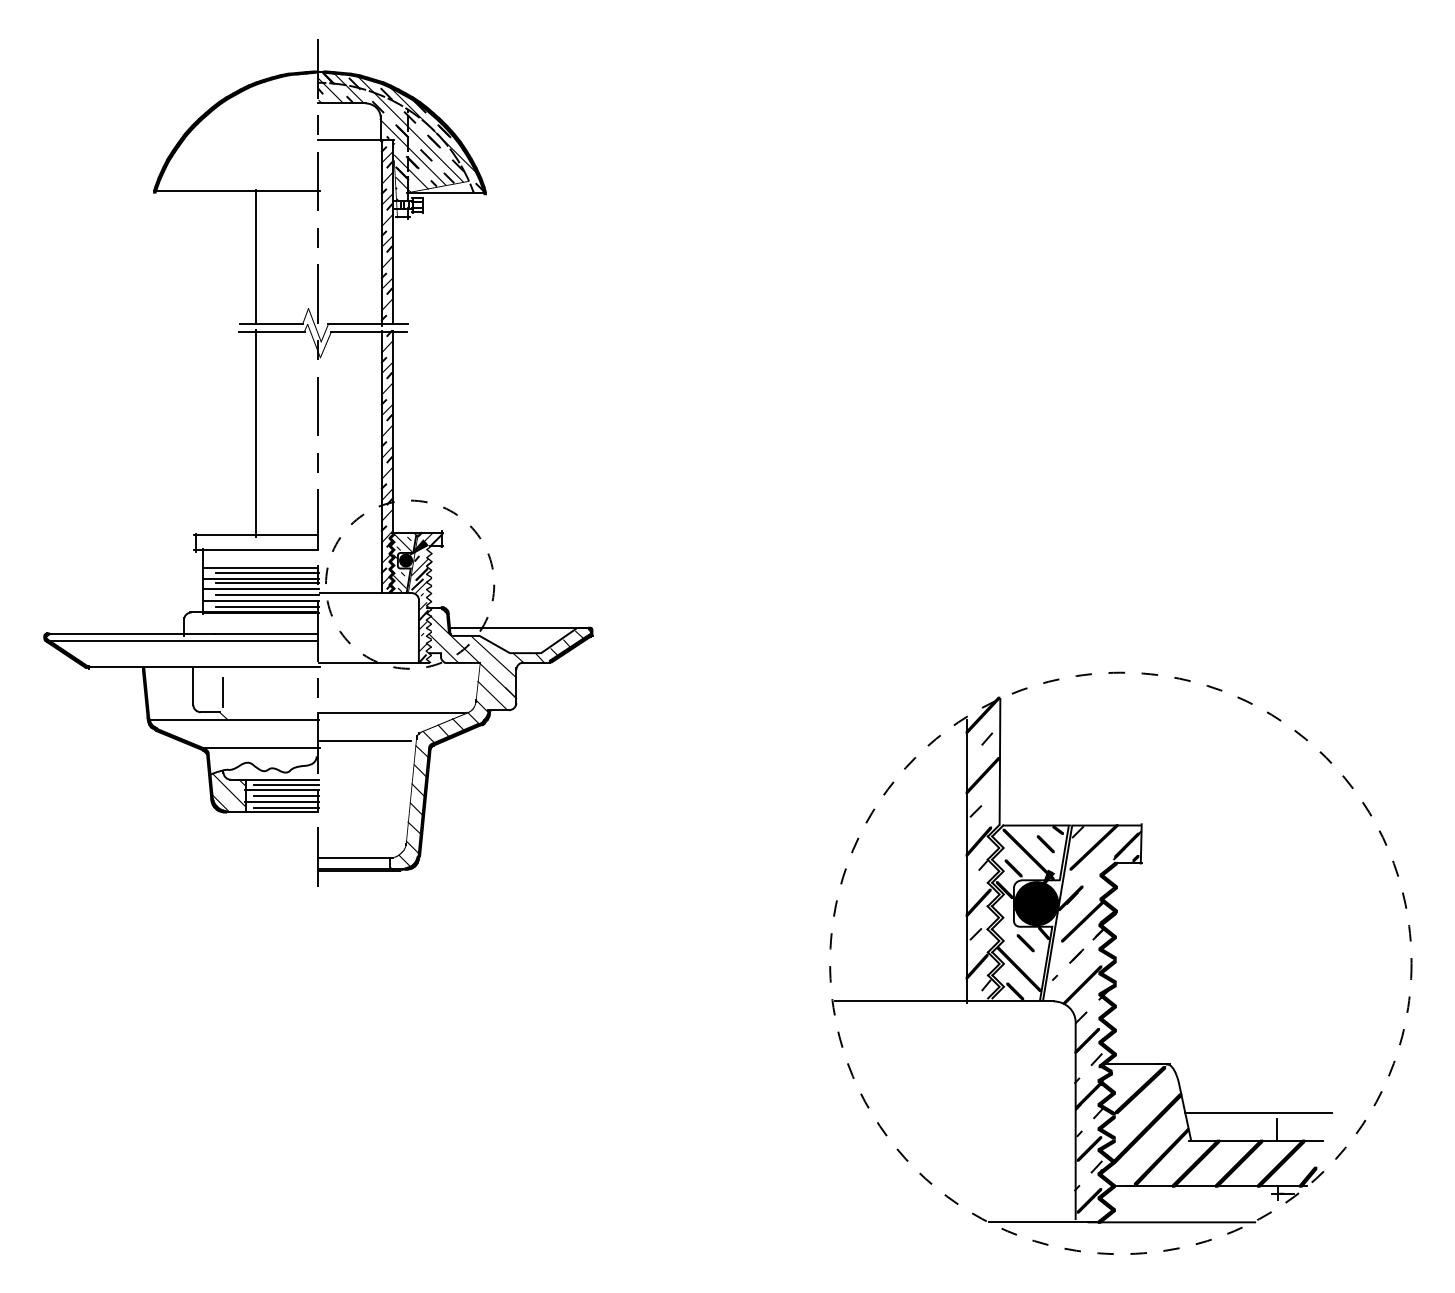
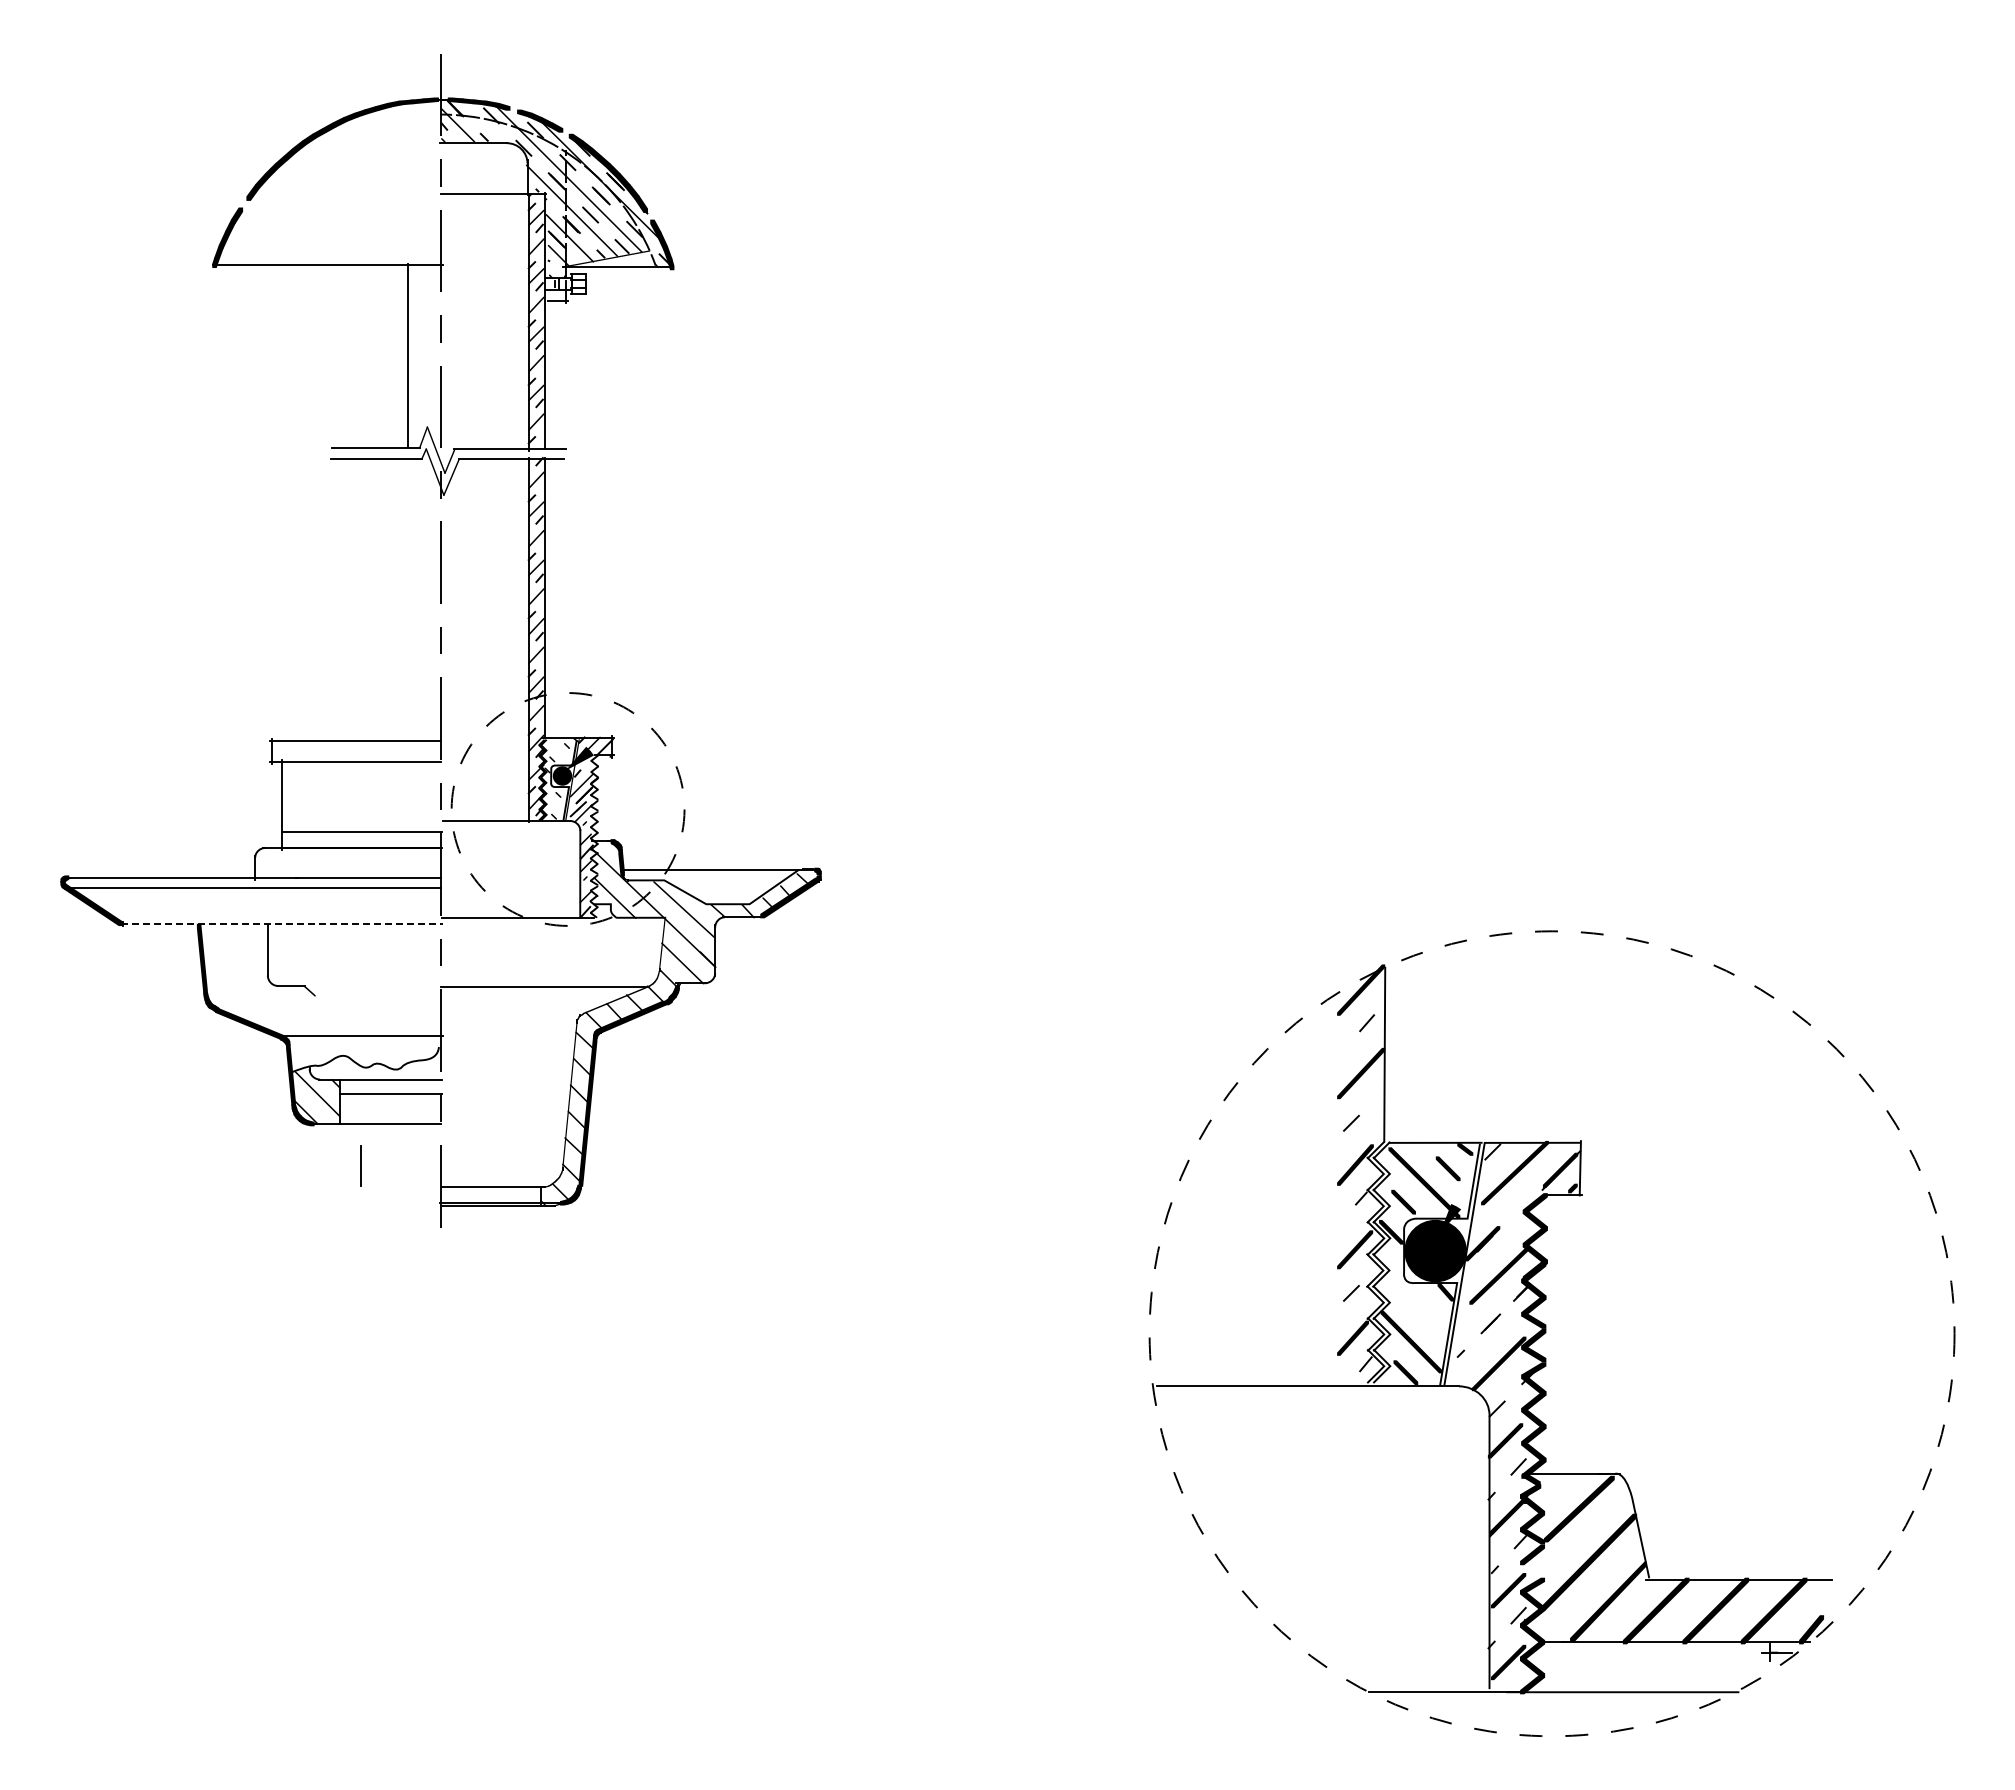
fill: (370, 79) -> (513, 109), removed
fill: (348, 87) -> (482, 121), removed
fill: (408, 96) -> (565, 133), removed
fill: (176, 147) -> (244, 203), removed
fill: (468, 156) -> (648, 216), removed
fill: (395, 188) -> (548, 261), removed
line: (255, 256) -> (408, 355), moved
line: (255, 433) -> (354, 600), removed
fill: (403, 542) -> (558, 751), removed
line: (260, 567) -> (360, 785), removed
line: (267, 573) -> (370, 793), removed
line: (260, 578) -> (361, 801), removed
fill: (399, 581) -> (553, 805), removed
line: (267, 583) -> (370, 807), removed
line: (260, 589) -> (361, 815), removed
line: (267, 594) -> (370, 823), removed
line: (267, 607) -> (370, 840), removed
line: (203, 667) -> (282, 923), solid -> dashed
line: (223, 692) -> (360, 1165), moved
line: (234, 720) -> (325, 997), removed
line: (364, 740) -> (505, 1025), removed
line: (286, 784) -> (397, 1086), removed
line: (286, 795) -> (397, 1101), removed
line: (281, 802) -> (390, 1110), removed
line: (286, 807) -> (397, 1118), removed
line: (966, 861) -> (1338, 1192), removed
part: (1025, 943) -> (1420, 1305), removed
line: (1257, 1112) -> (1741, 1540), removed
line: (1276, 1128) -> (1767, 1562), removed
fill: (1106, 1133) -> (1532, 1569), removed

